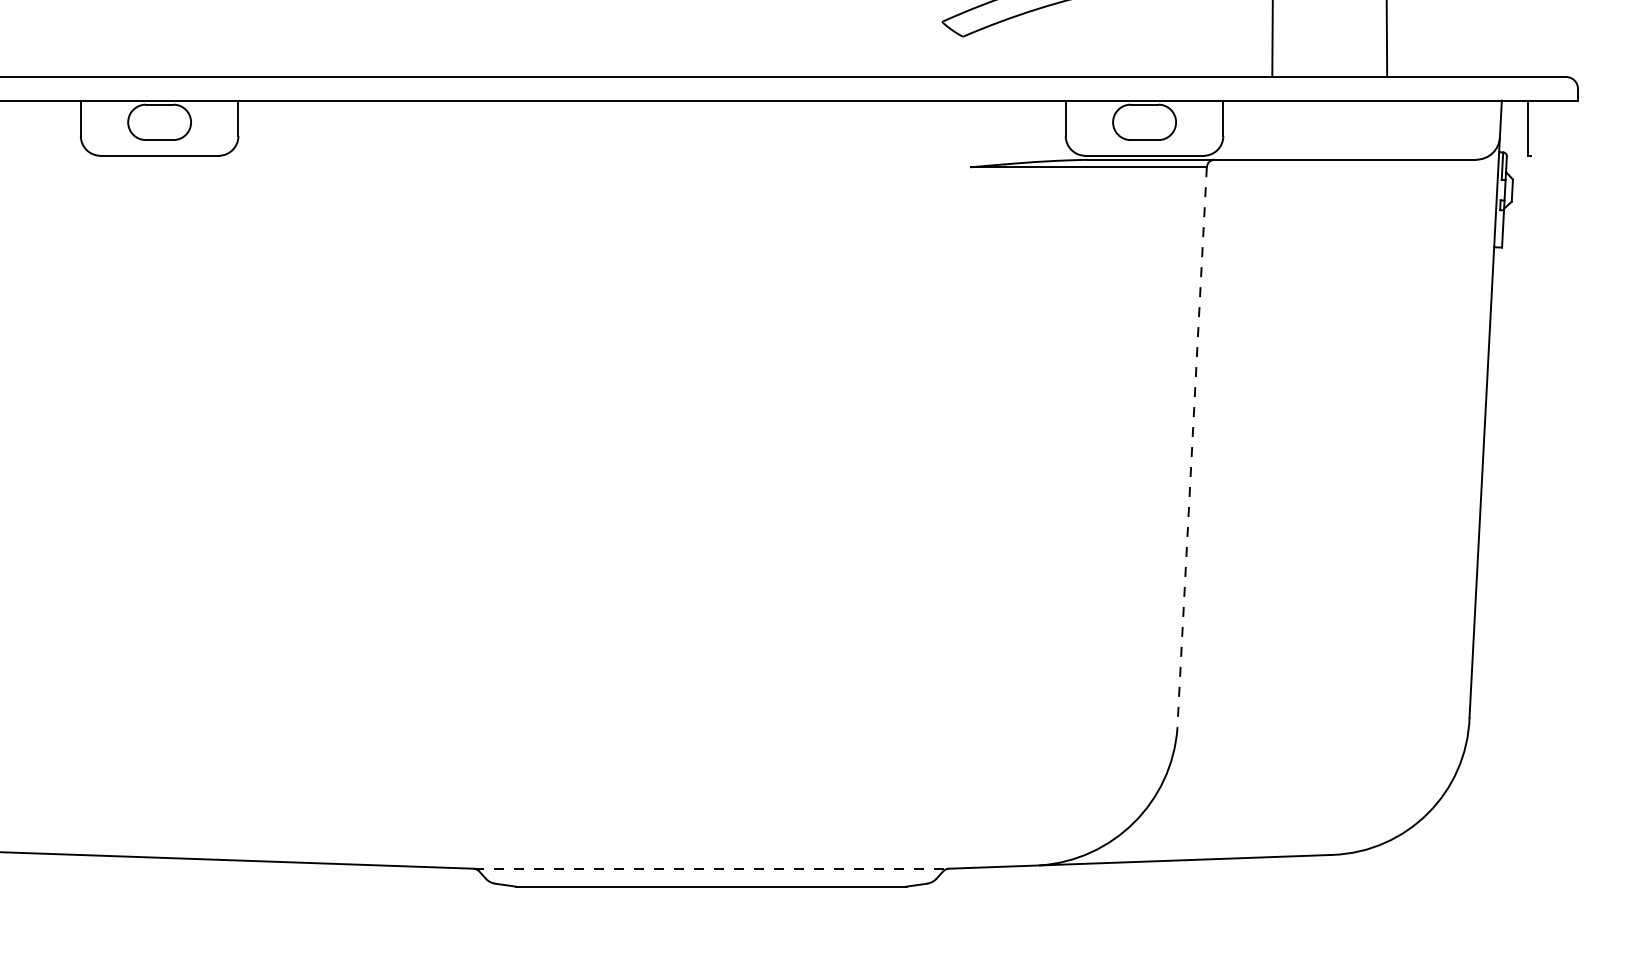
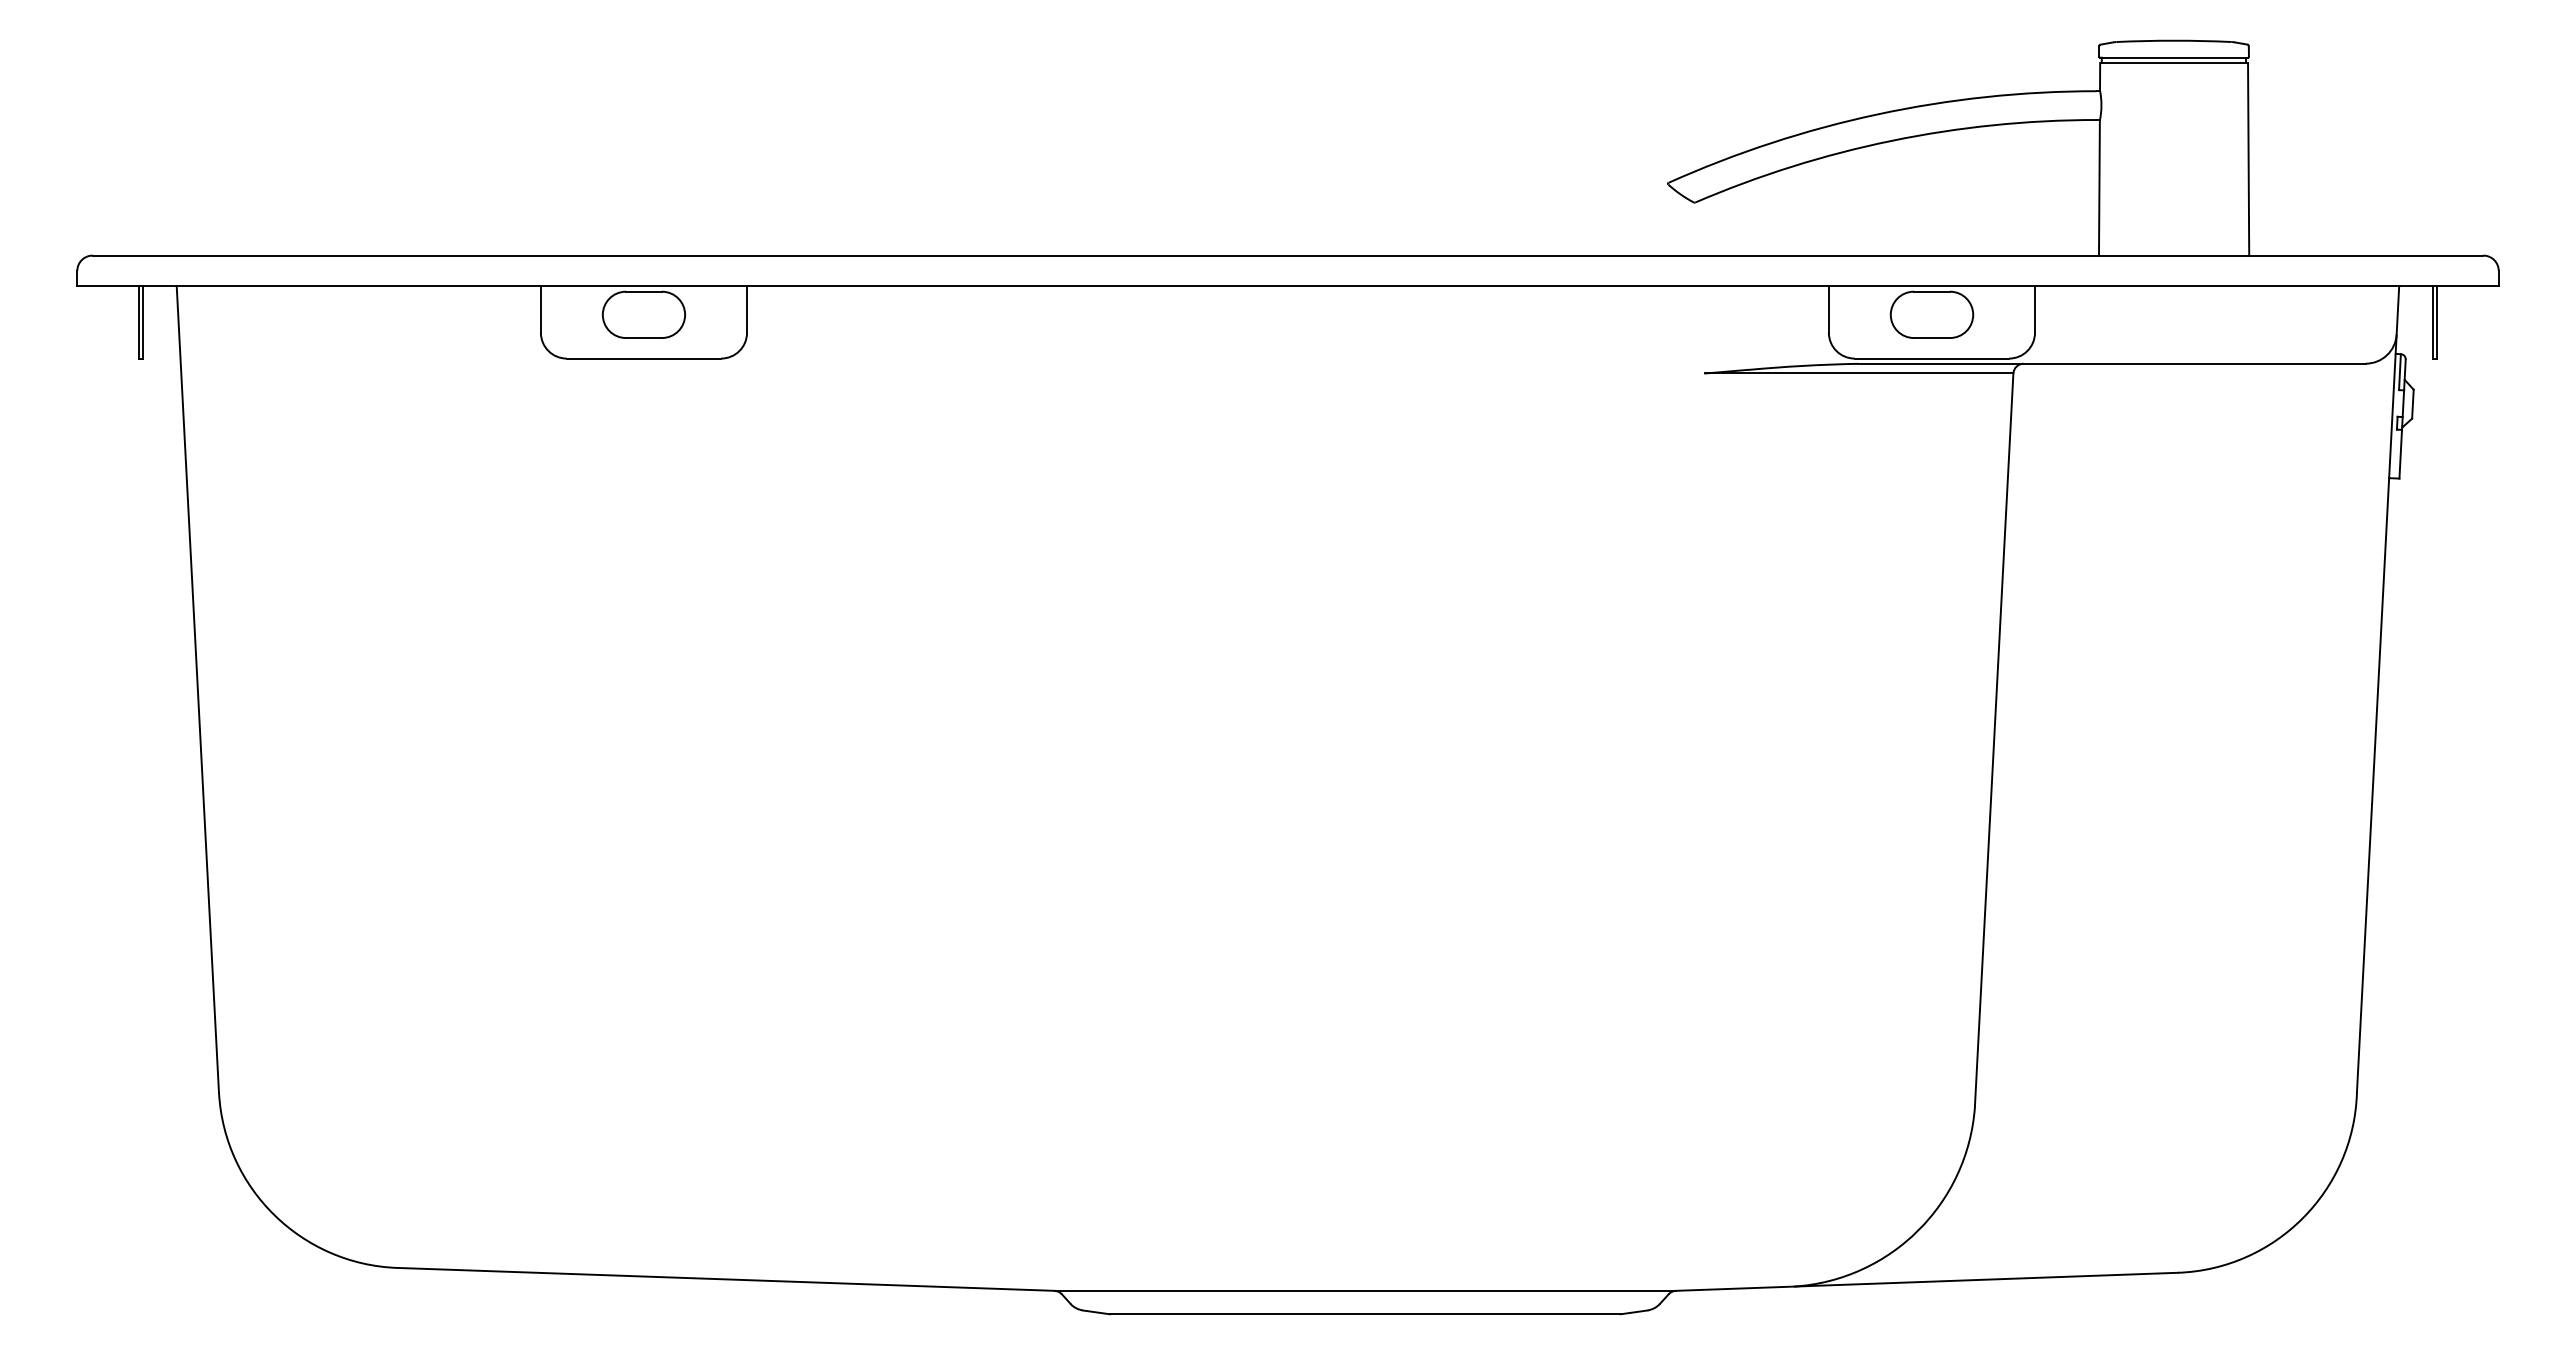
line: (1530, 128) -> (2436, 322), added
line: (1192, 447) -> (1994, 739), dashed -> solid
line: (711, 868) -> (1365, 1290), dashed -> solid

